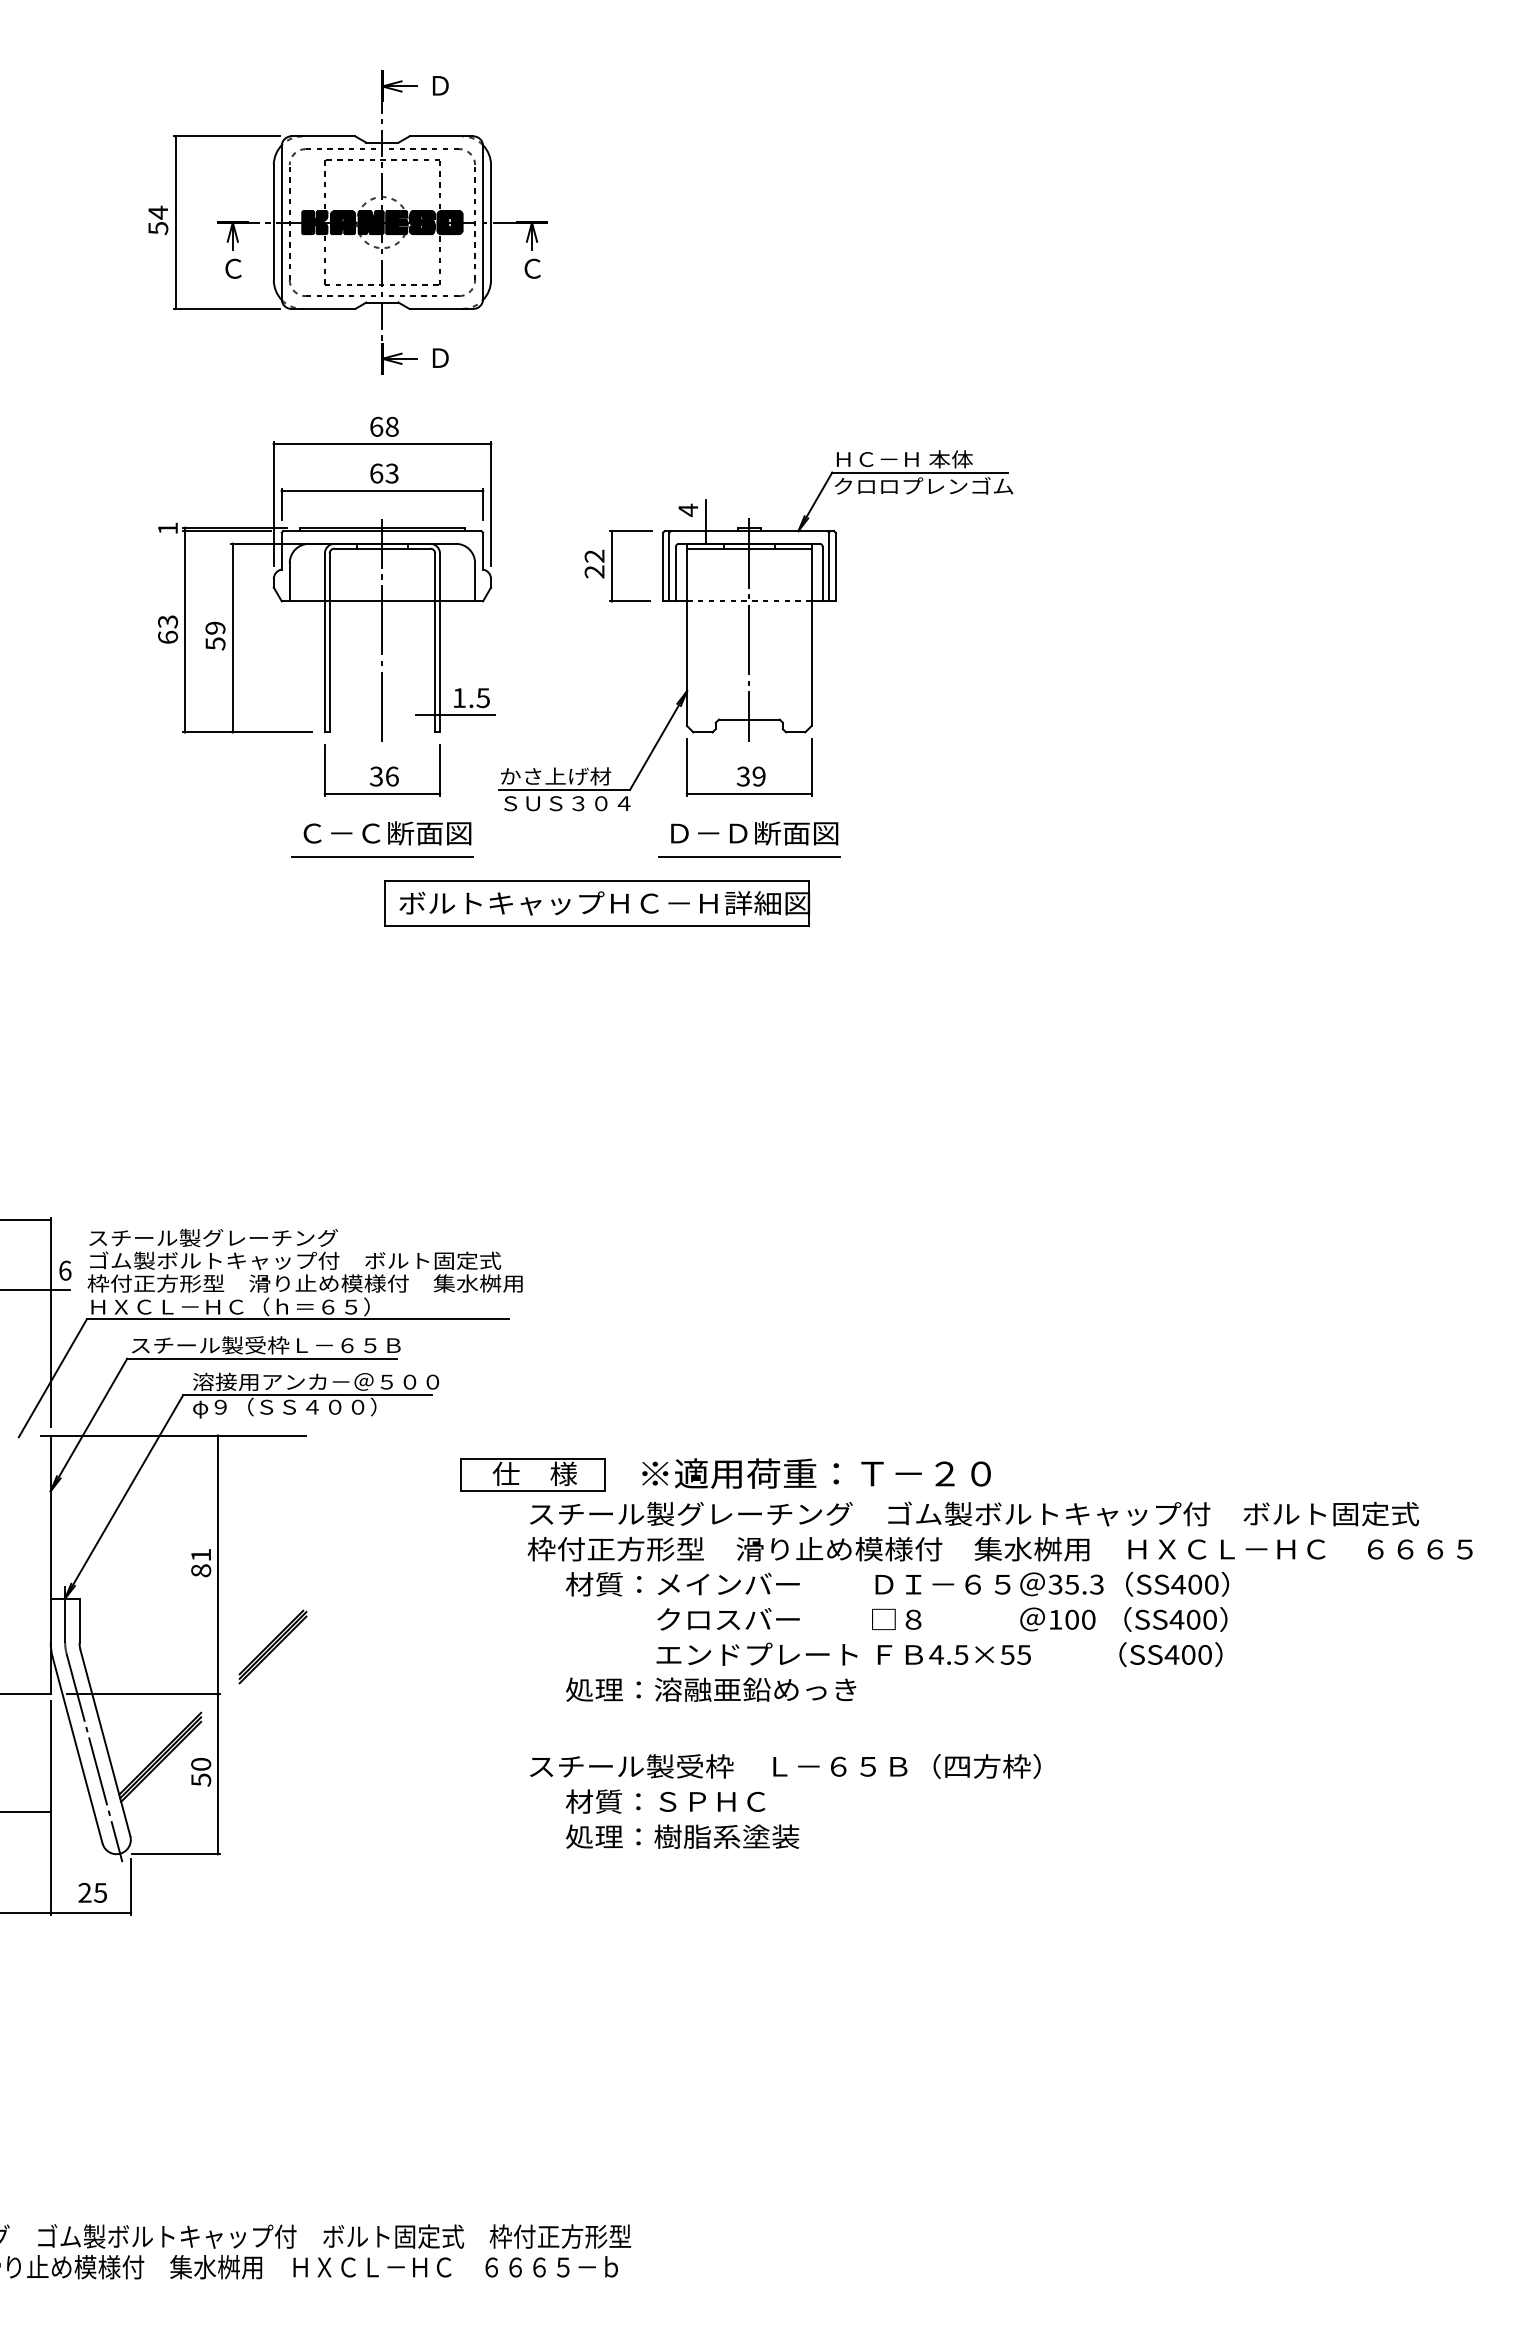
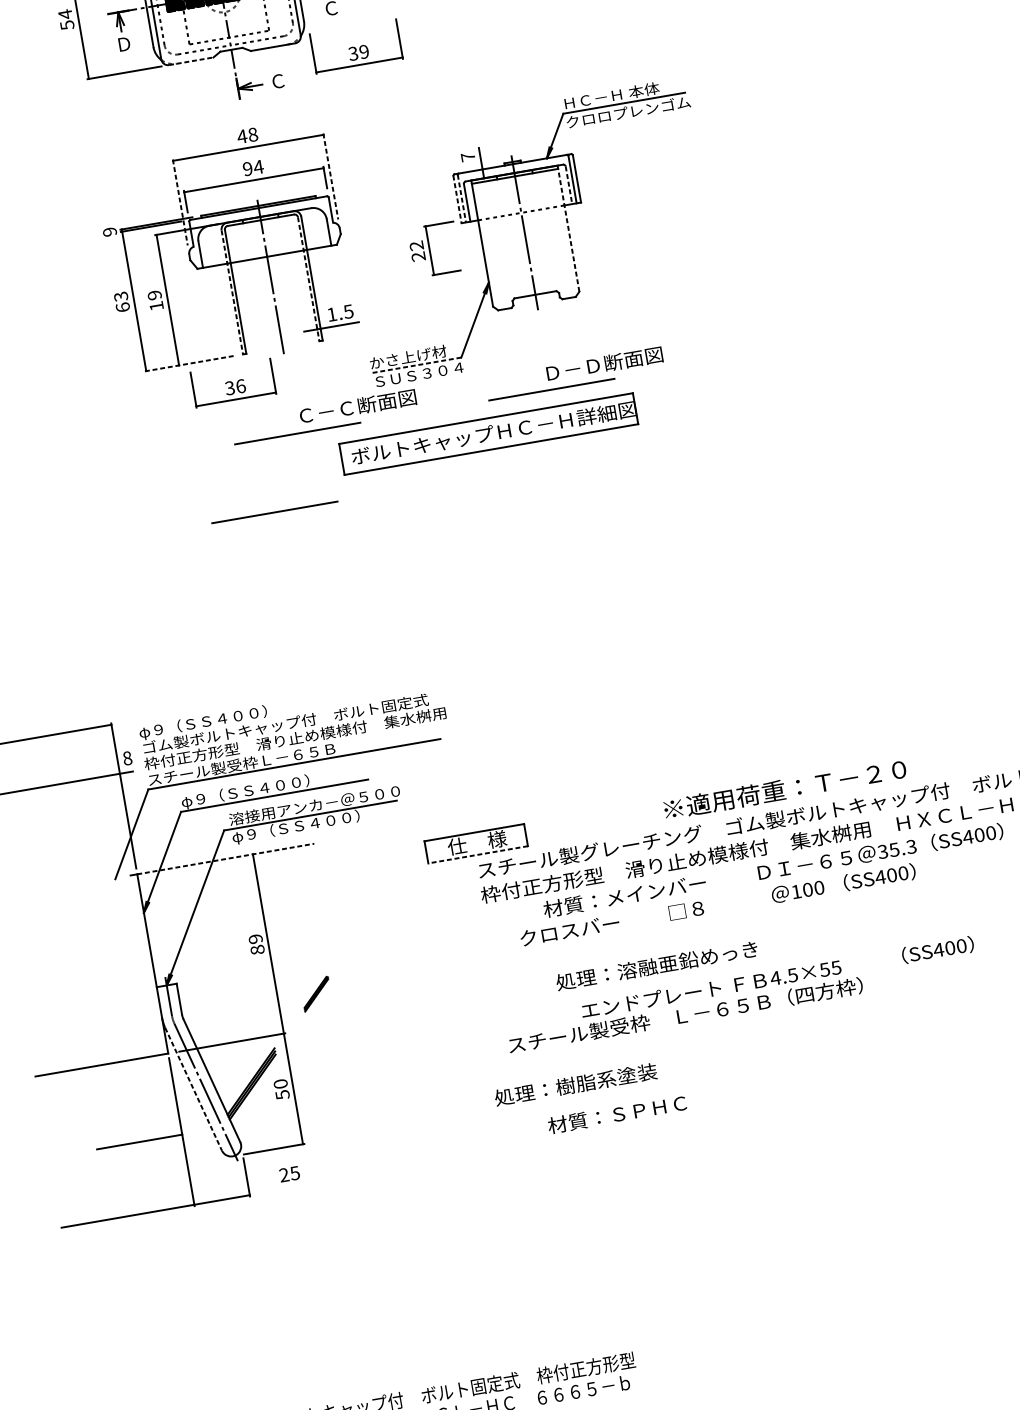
text: (233, 268) -> (124, 44), Ｃ -> Ｄ
line: (323, 308) -> (191, 60), solid -> dashed
text: (440, 358) -> (278, 81), Ｄ -> Ｃ
text: (376, 426) -> (242, 136), 68 -> 48
text: (384, 473) -> (253, 167), 63 -> 94
line: (273, 504) -> (180, 202), solid -> dashed
line: (491, 504) -> (331, 176), solid -> dashed
text: (688, 510) -> (468, 157), 4 -> 7
text: (167, 528) -> (109, 232), 1 -> 9
part: (618, 566) -> (434, 250), moved
line: (663, 567) -> (457, 199), solid -> dashed
line: (669, 567) -> (461, 198), solid -> dashed
line: (822, 574) -> (568, 185), solid -> dashed
line: (811, 634) -> (568, 228), solid -> dashed
text: (215, 643) -> (156, 305), 59 -> 19
line: (324, 643) -> (232, 292), solid -> dashed
line: (435, 643) -> (308, 279), solid -> dashed
line: (248, 732) -> (190, 363), solid -> dashed
part: (748, 767) -> (355, 46), moved
part: (382, 770) -> (233, 383), moved
line: (564, 789) -> (415, 365), solid -> dashed
text: (387, 833) -> (358, 406), moved
text: (754, 833) -> (604, 364), moved
part: (596, 903) -> (488, 434), moved
line: (331, 961) -> (275, 512), added
text: (212, 1238) -> (225, 718), スチール製グレーチング -> φ９（ＳＳ４００）
text: (65, 1270) -> (127, 758), 6 -> 8
text: (229, 1306) -> (245, 763), ＨＸＣＬ－ＨＣ（ｈ＝６５） -> スチール製受枠Ｌ－６５Ｂ
text: (265, 1346) -> (275, 786), スチール製受枠Ｌ－６５Ｂ -> φ９（ＳＳ４００）
line: (178, 1435) -> (225, 858), solid -> dashed
text: (816, 1473) -> (785, 789), moved
line: (533, 1490) -> (478, 854), solid -> dashed
text: (201, 1554) -> (255, 938), 81 -> 89
text: (896, 1584) -> (772, 870), moved
text: (942, 1619) -> (718, 905), moved
part: (272, 1646) -> (316, 993), size x0.6
text: (939, 1654) -> (777, 977), moved
text: (711, 1689) -> (657, 965), moved
line: (77, 1751) -> (193, 1089), solid -> dashed
text: (665, 1801) -> (617, 1114), moved
text: (682, 1836) -> (575, 1084), moved
text: (92, 1892) -> (289, 1173), moved

